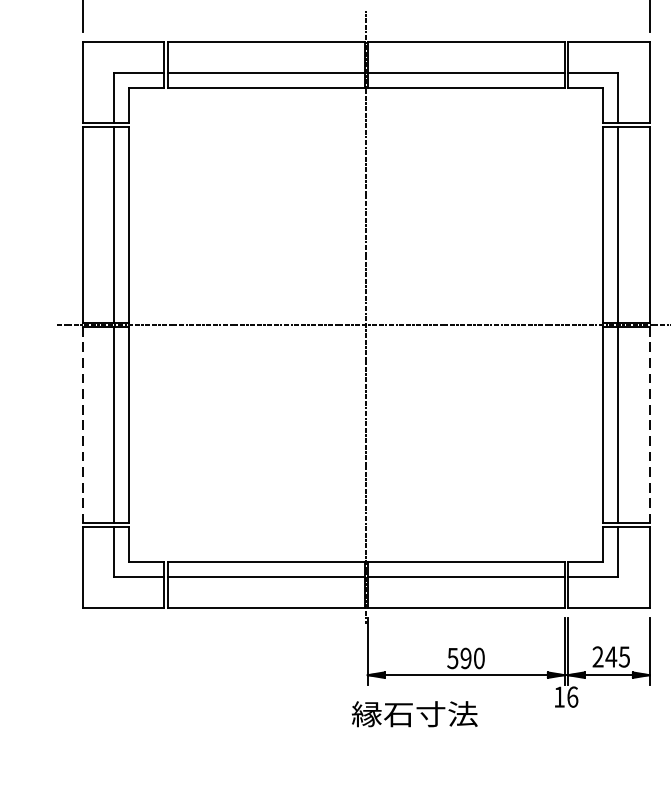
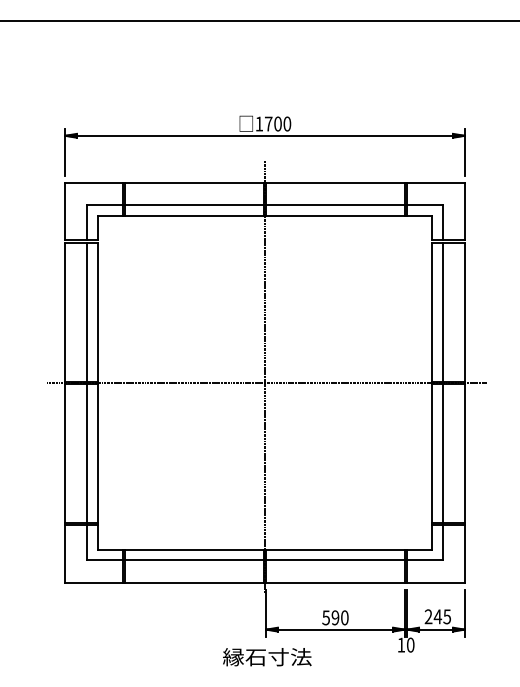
line: (83, 425) -> (65, 453), dashed -> solid
line: (649, 425) -> (464, 453), dashed -> solid
text: (572, 696) -> (410, 644), 16 -> 10
text: (415, 714) -> (267, 657), moved

